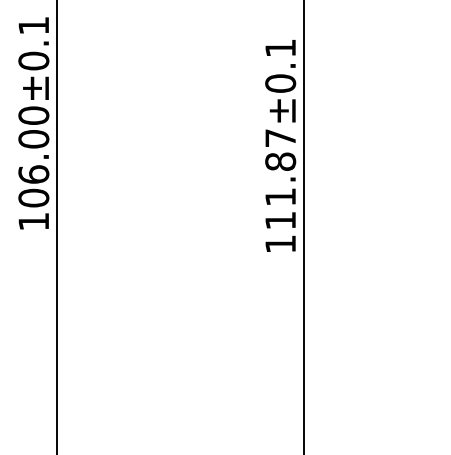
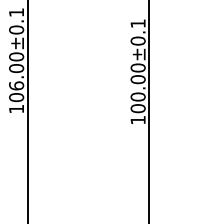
text: (279, 179) -> (137, 88), 111.87±0.1 -> 100.00±0.1

